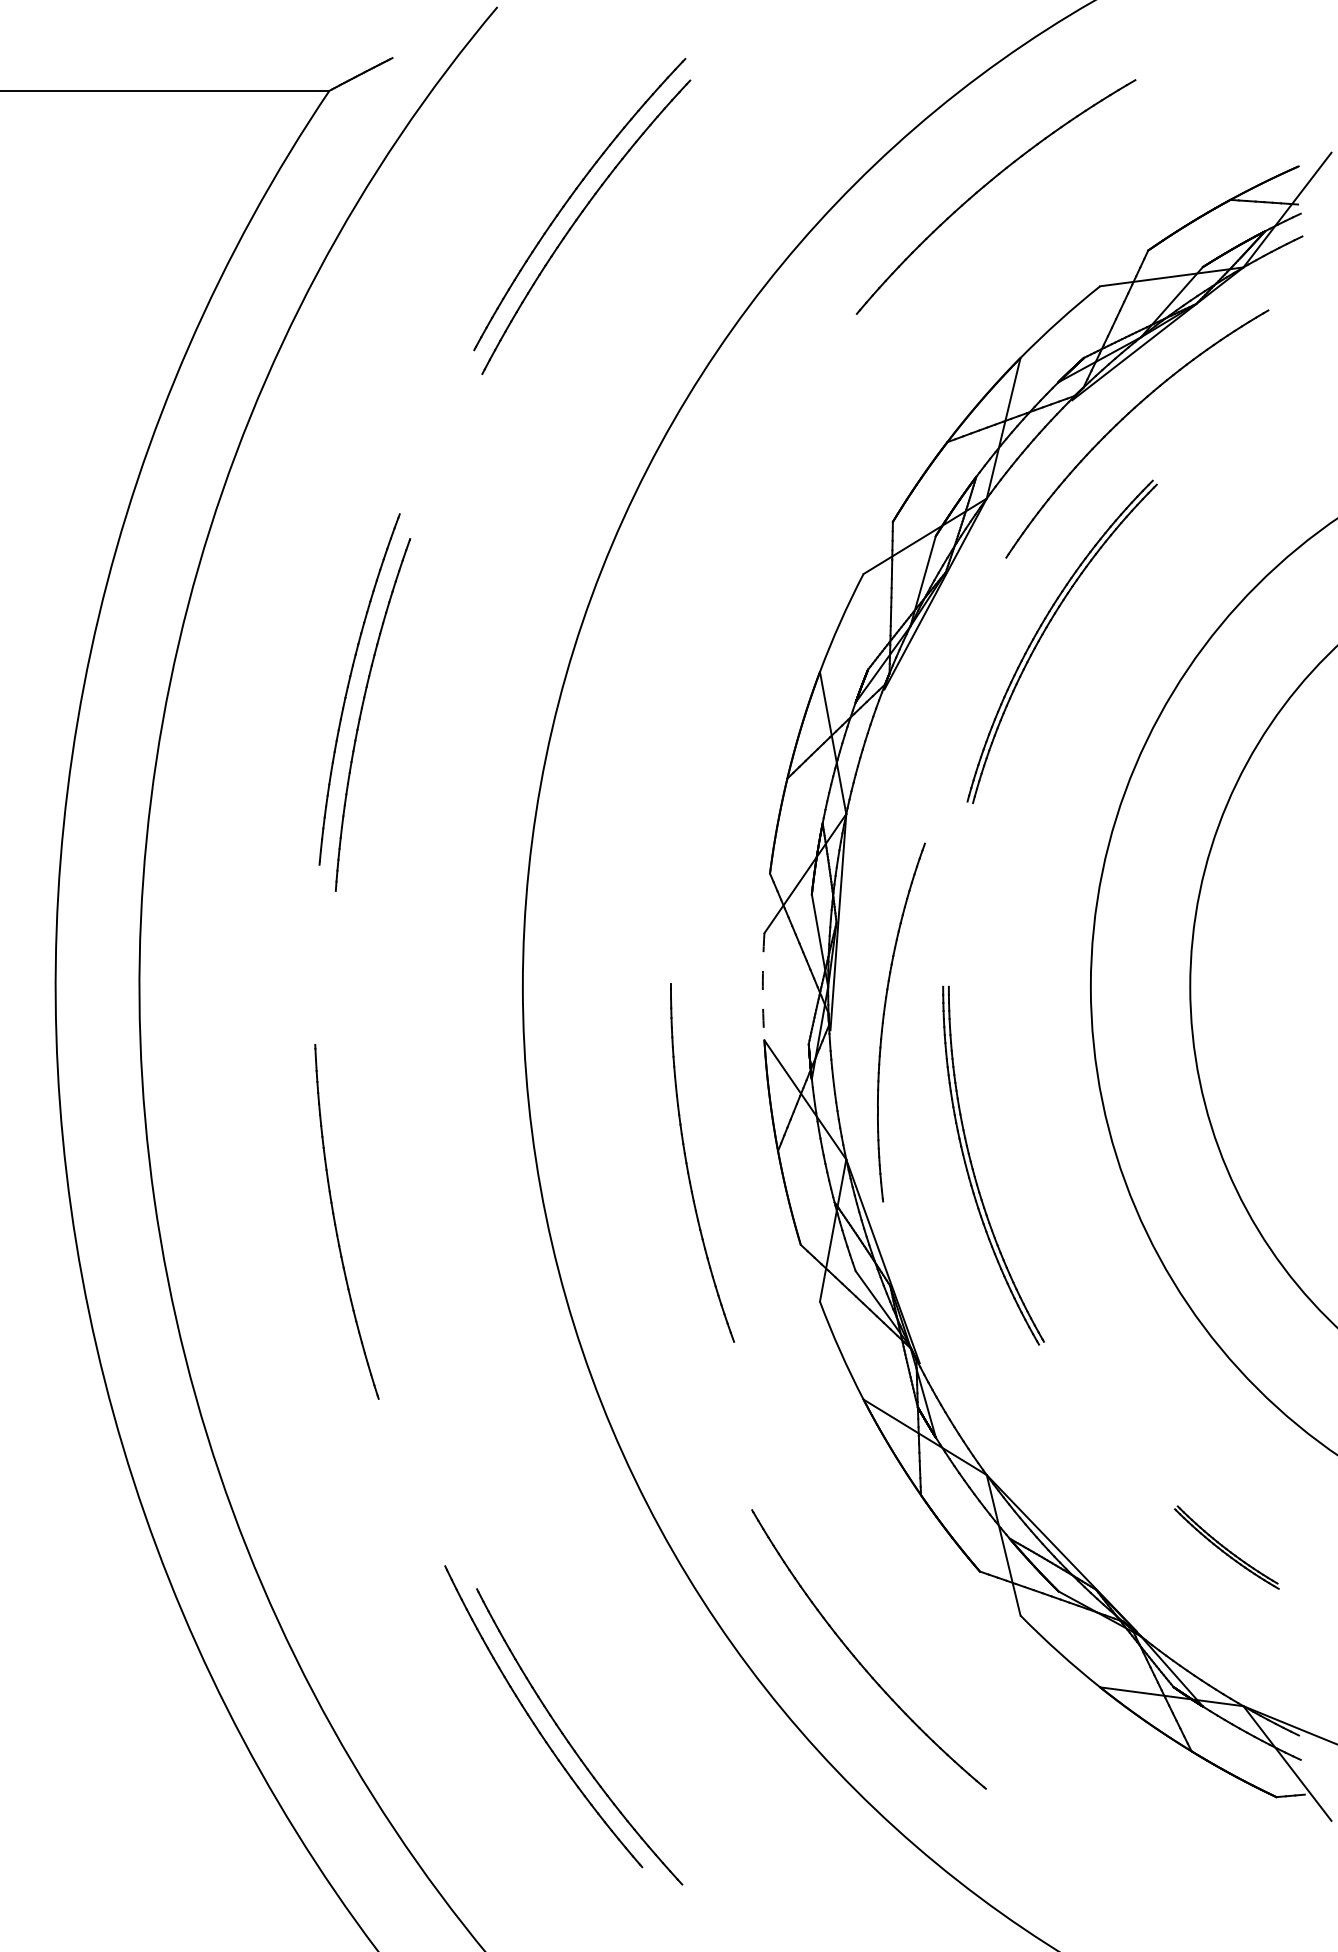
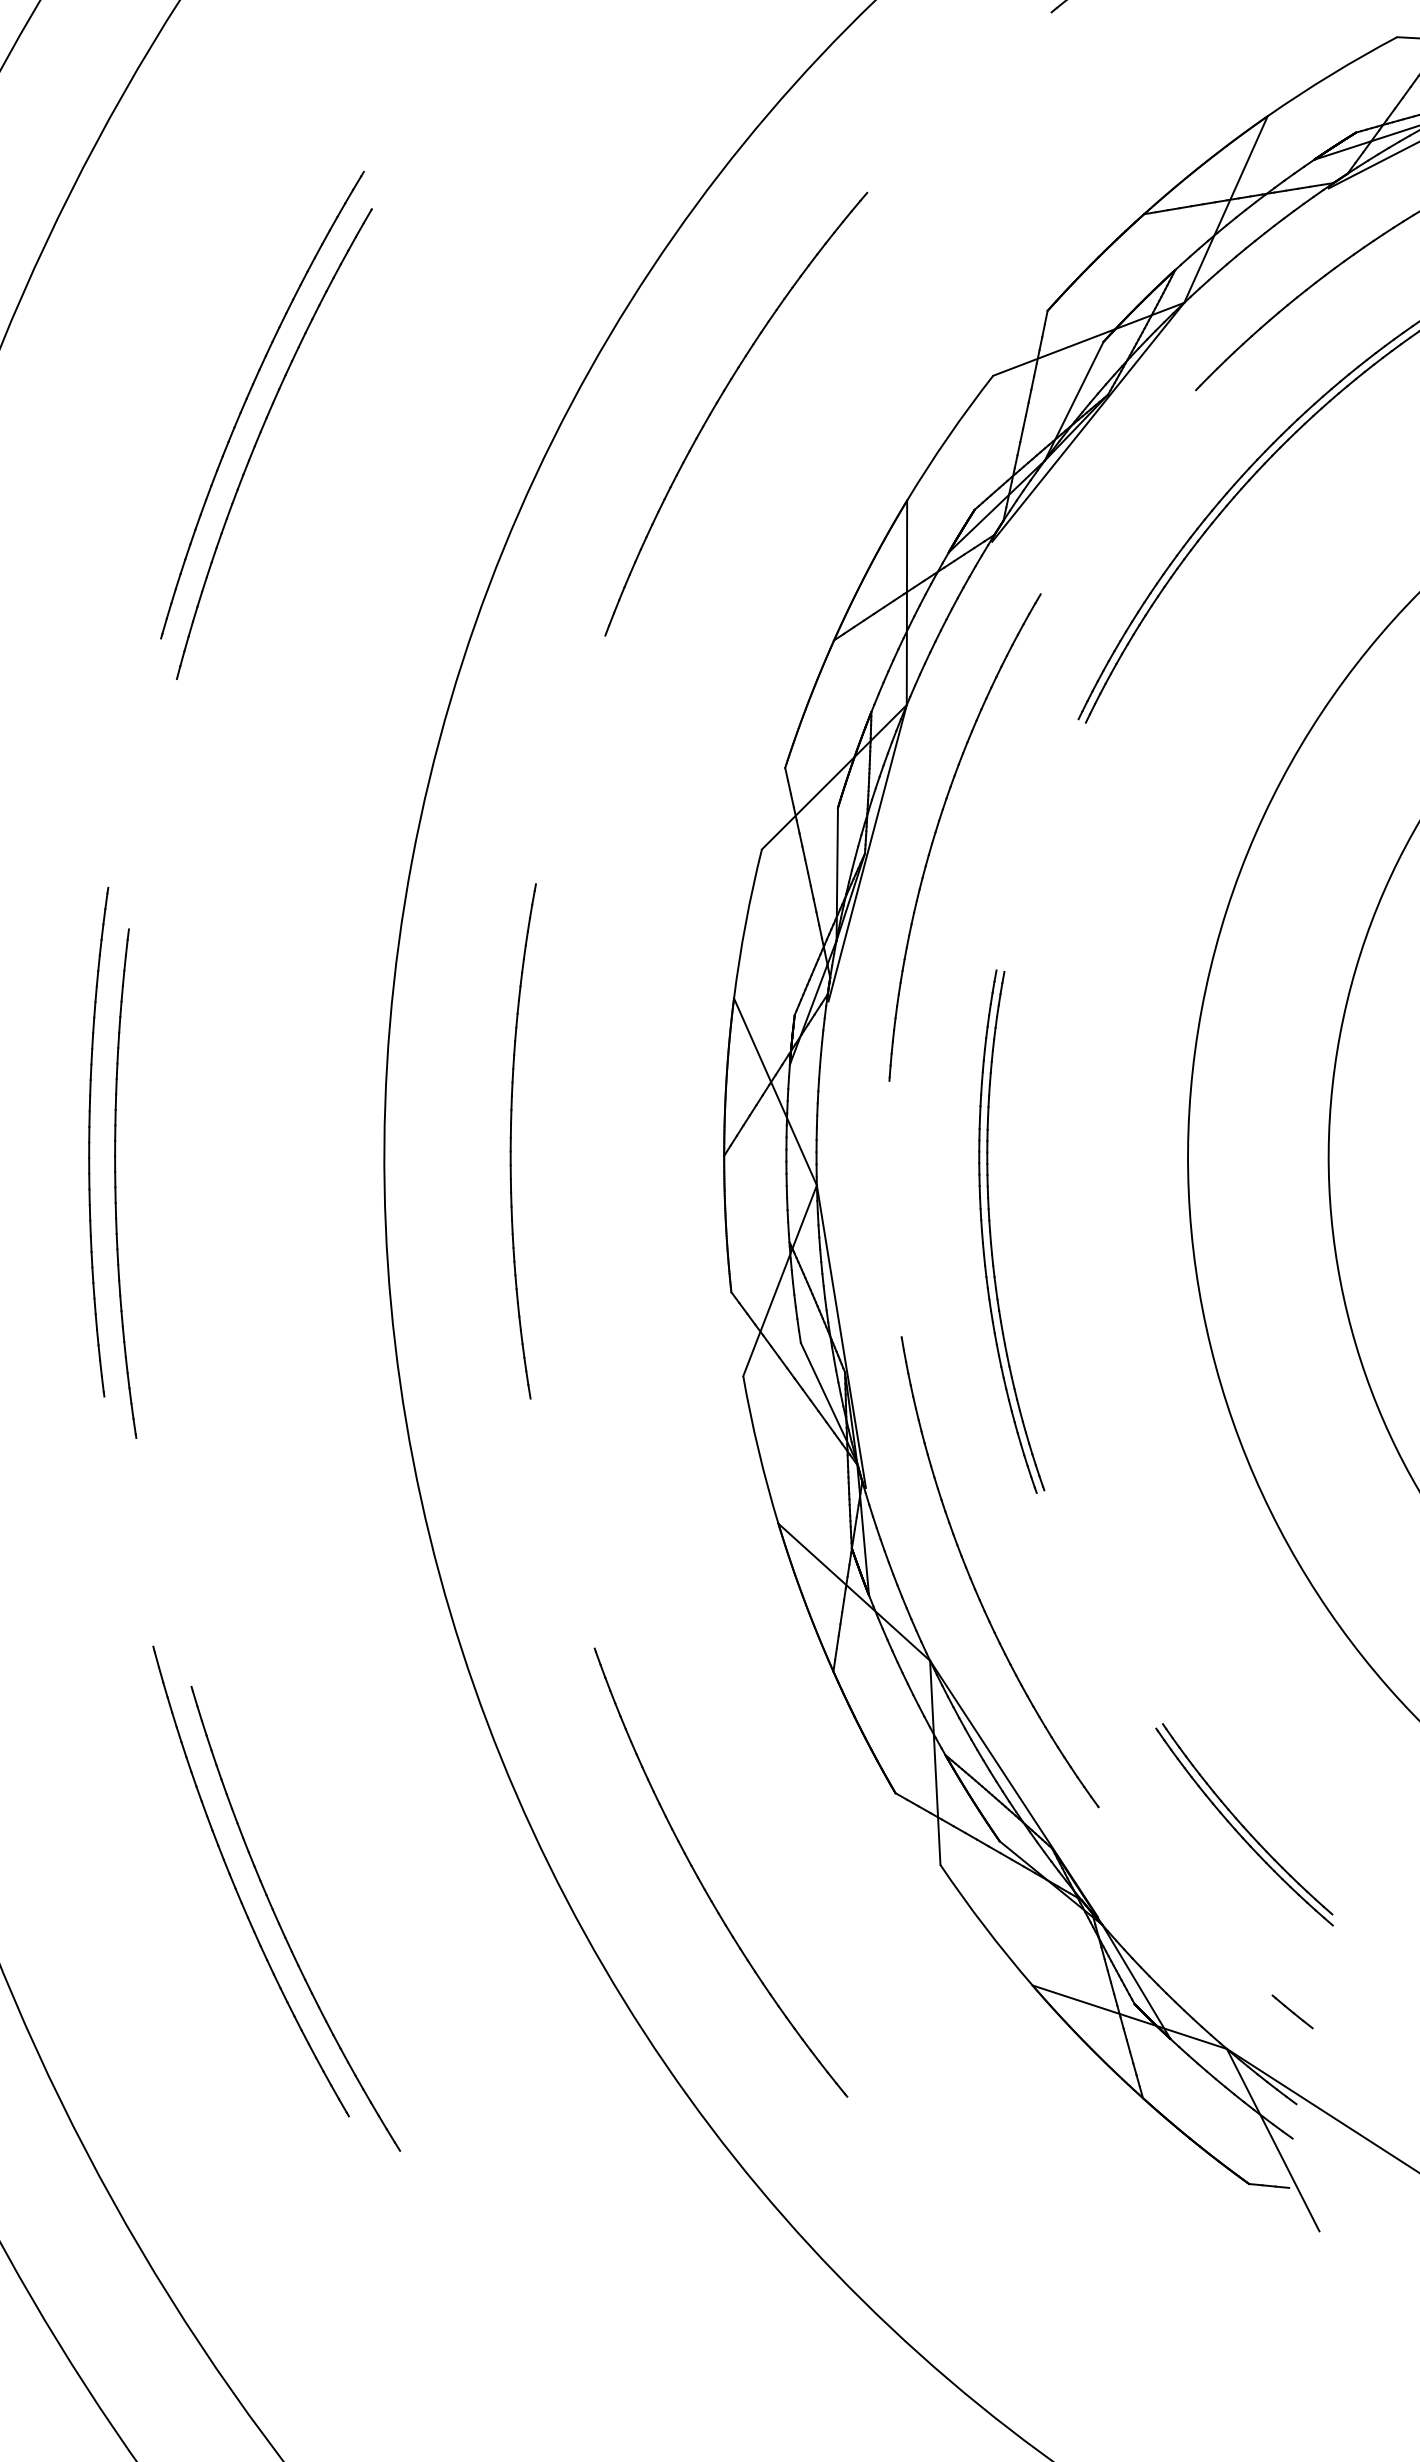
part: (676, 628) -> (718, 402), added
arc: (762, 986) -> (745, 922), dashed -> solid
part: (884, 1019) -> (938, 828), moved
part: (688, 1167) -> (512, 1144), moved
part: (359, 1247) -> (117, 1181), added
part: (1007, 1415) -> (974, 1583), added
part: (1226, 1547) -> (1244, 1823), size x1.43
line: (1284, 1671) -> (1292, 2011), added

